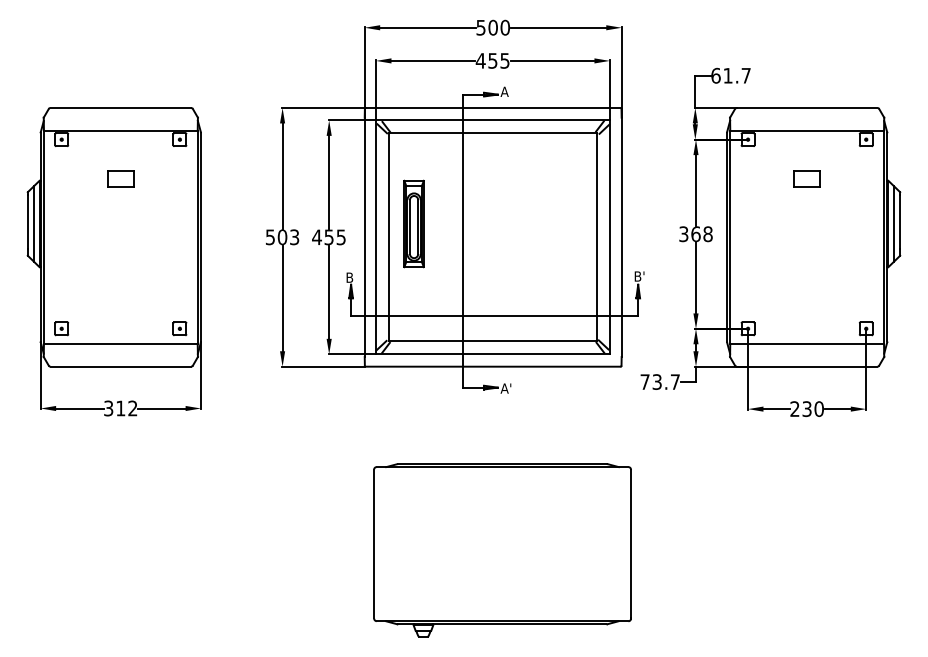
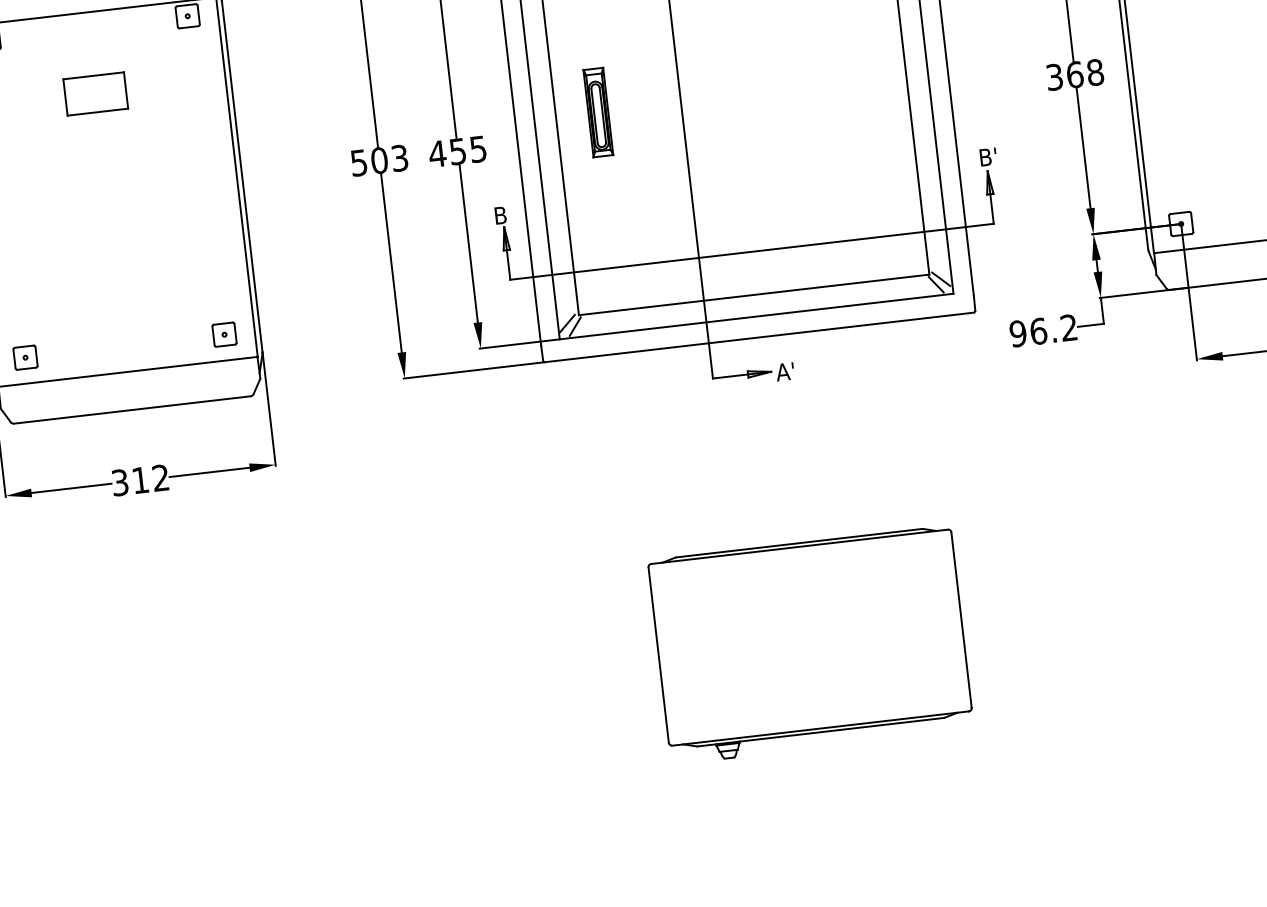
part: (120, 178) -> (95, 93), size x1.4
part: (413, 223) -> (597, 111), size x0.6
text: (659, 381) -> (1042, 329), 73.7 -> 96.2
part: (502, 550) -> (810, 645), size x0.7

